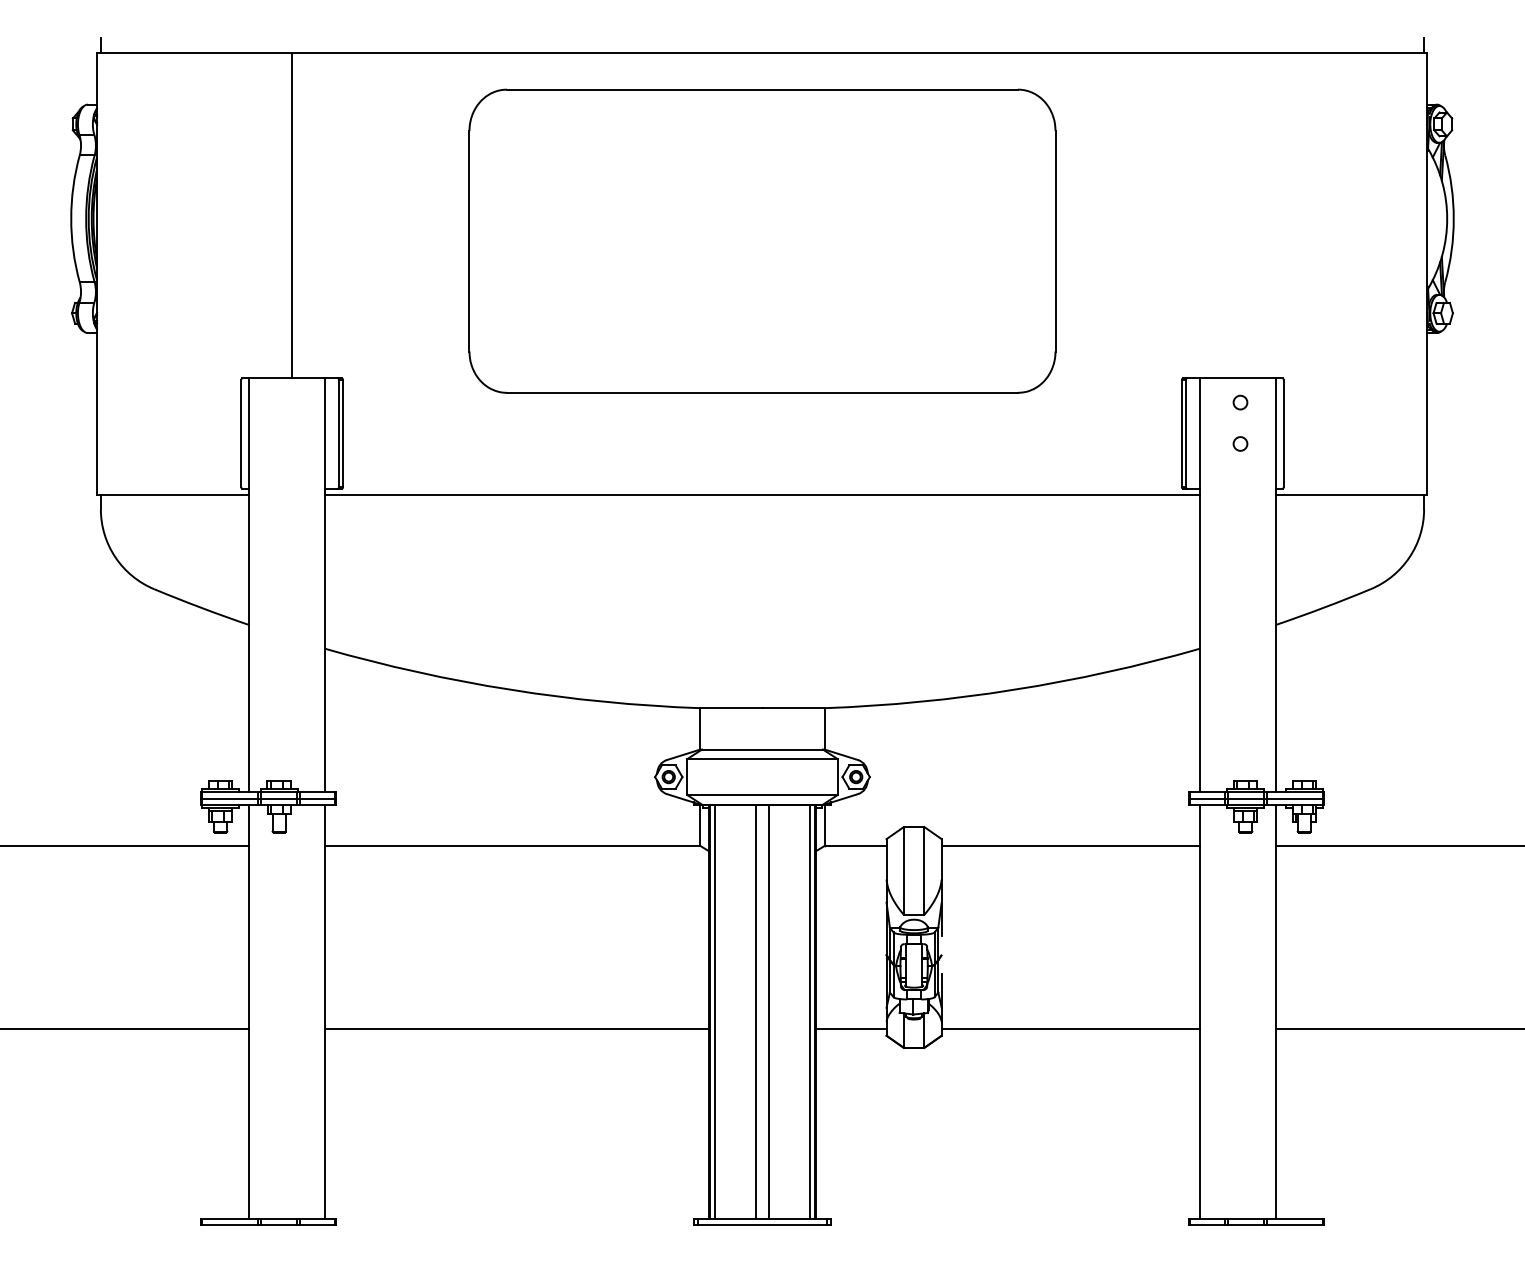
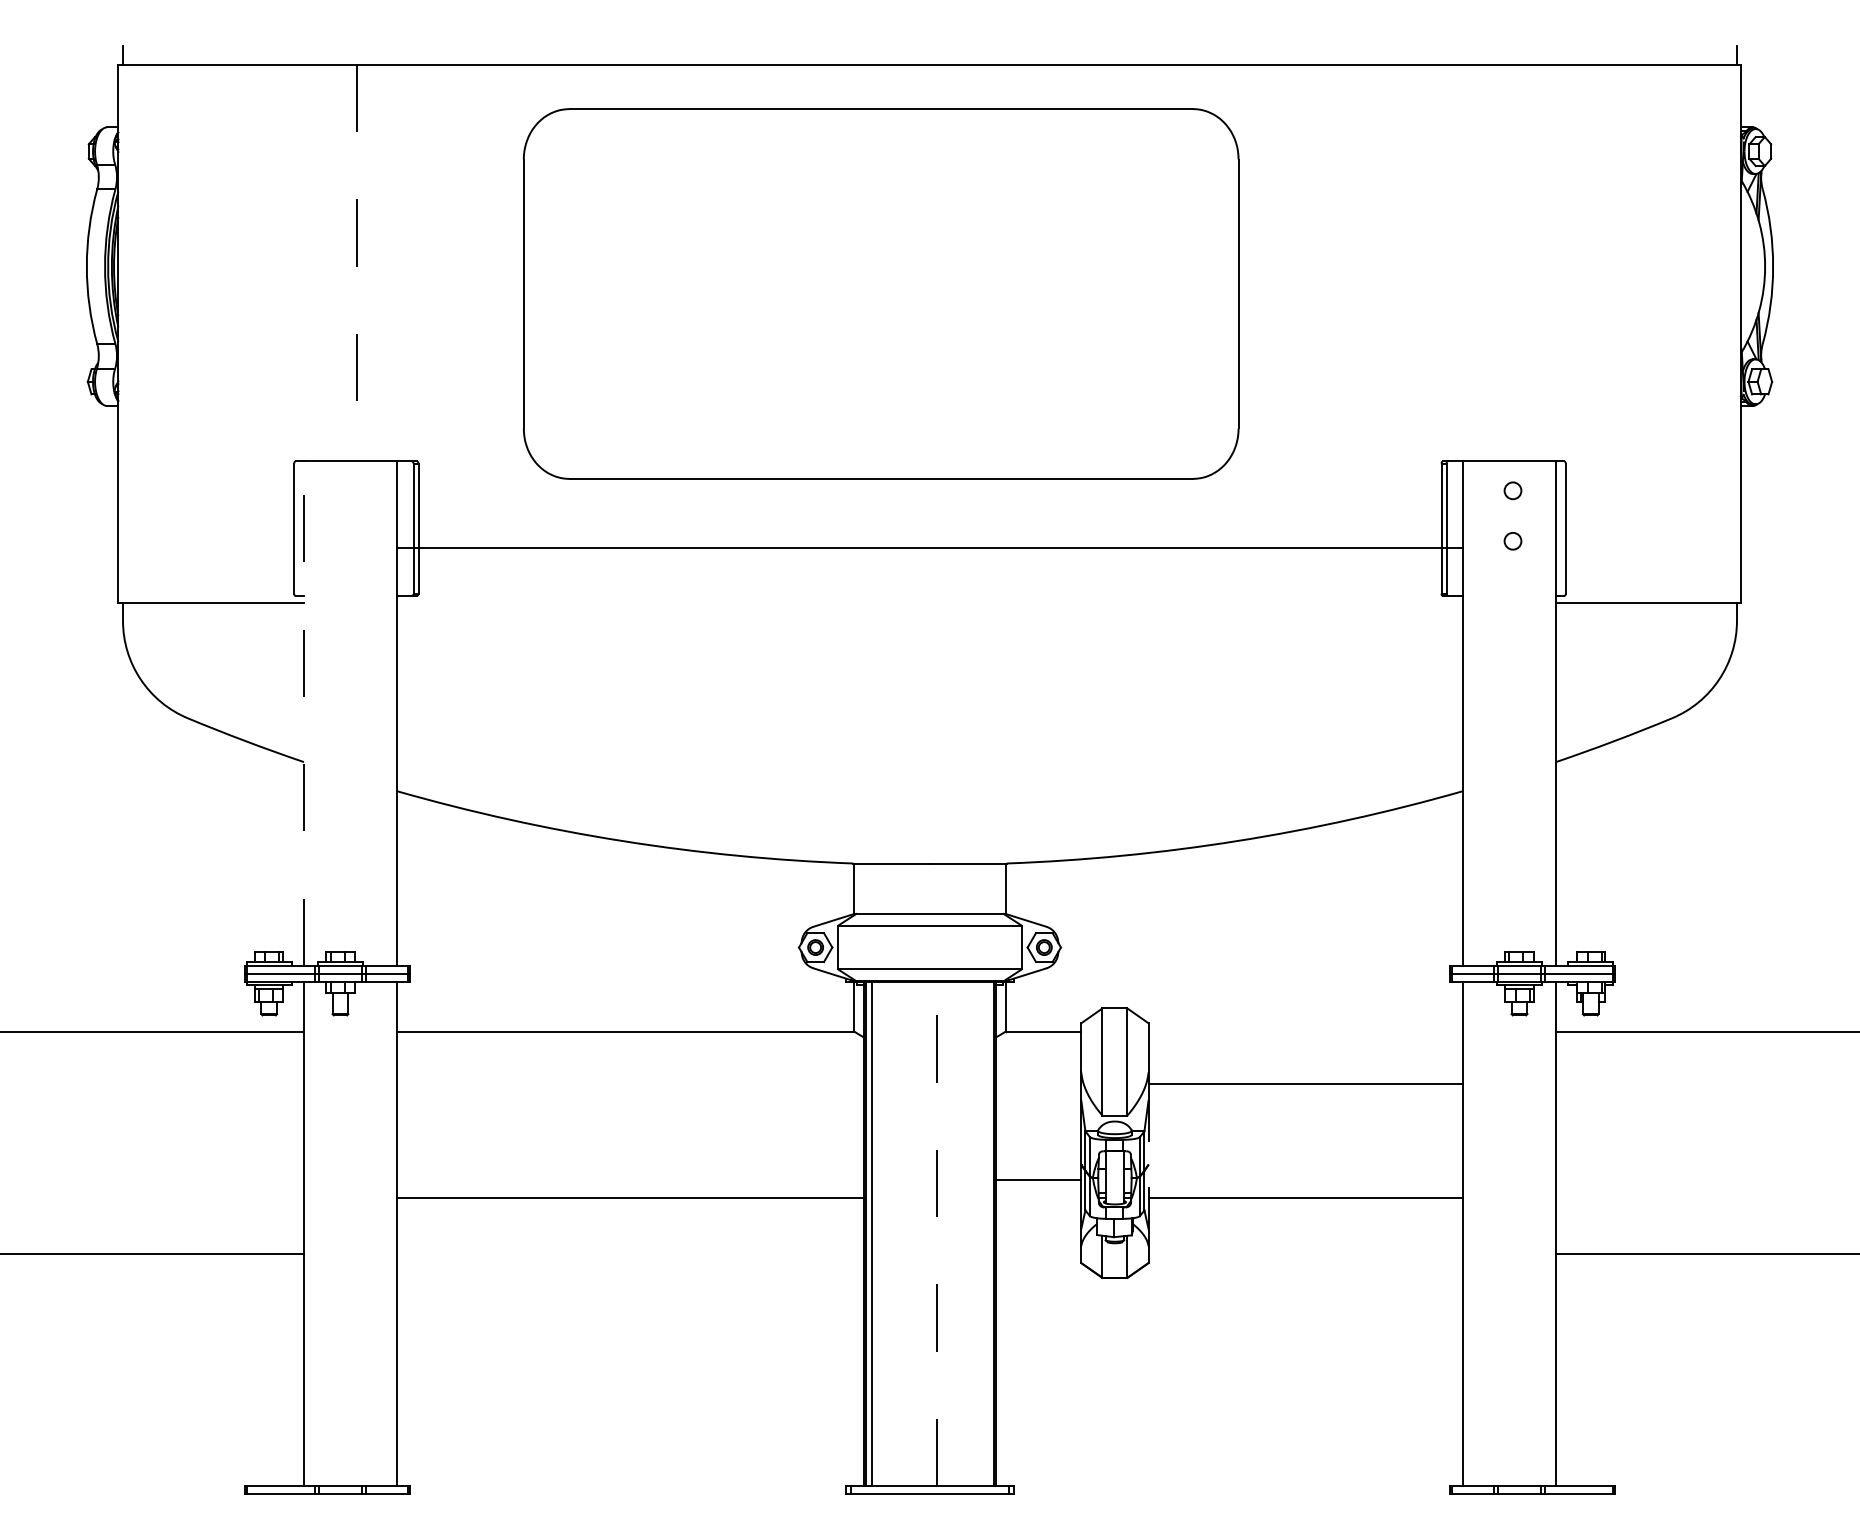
line: (292, 215) -> (356, 262), solid -> dashed
part: (762, 240) -> (881, 293), moved
line: (762, 494) -> (930, 548), moved
line: (249, 585) -> (304, 713), solid -> dashed
line: (1070, 846) -> (1305, 1084), moved
line: (756, 1011) -> (922, 1233), removed
line: (768, 1011) -> (937, 1233), solid -> dashed
line: (809, 1011) -> (987, 1233), removed
line: (516, 1028) -> (629, 1198), moved
line: (851, 1028) -> (1038, 1179), moved
line: (1070, 1028) -> (1305, 1198), moved

